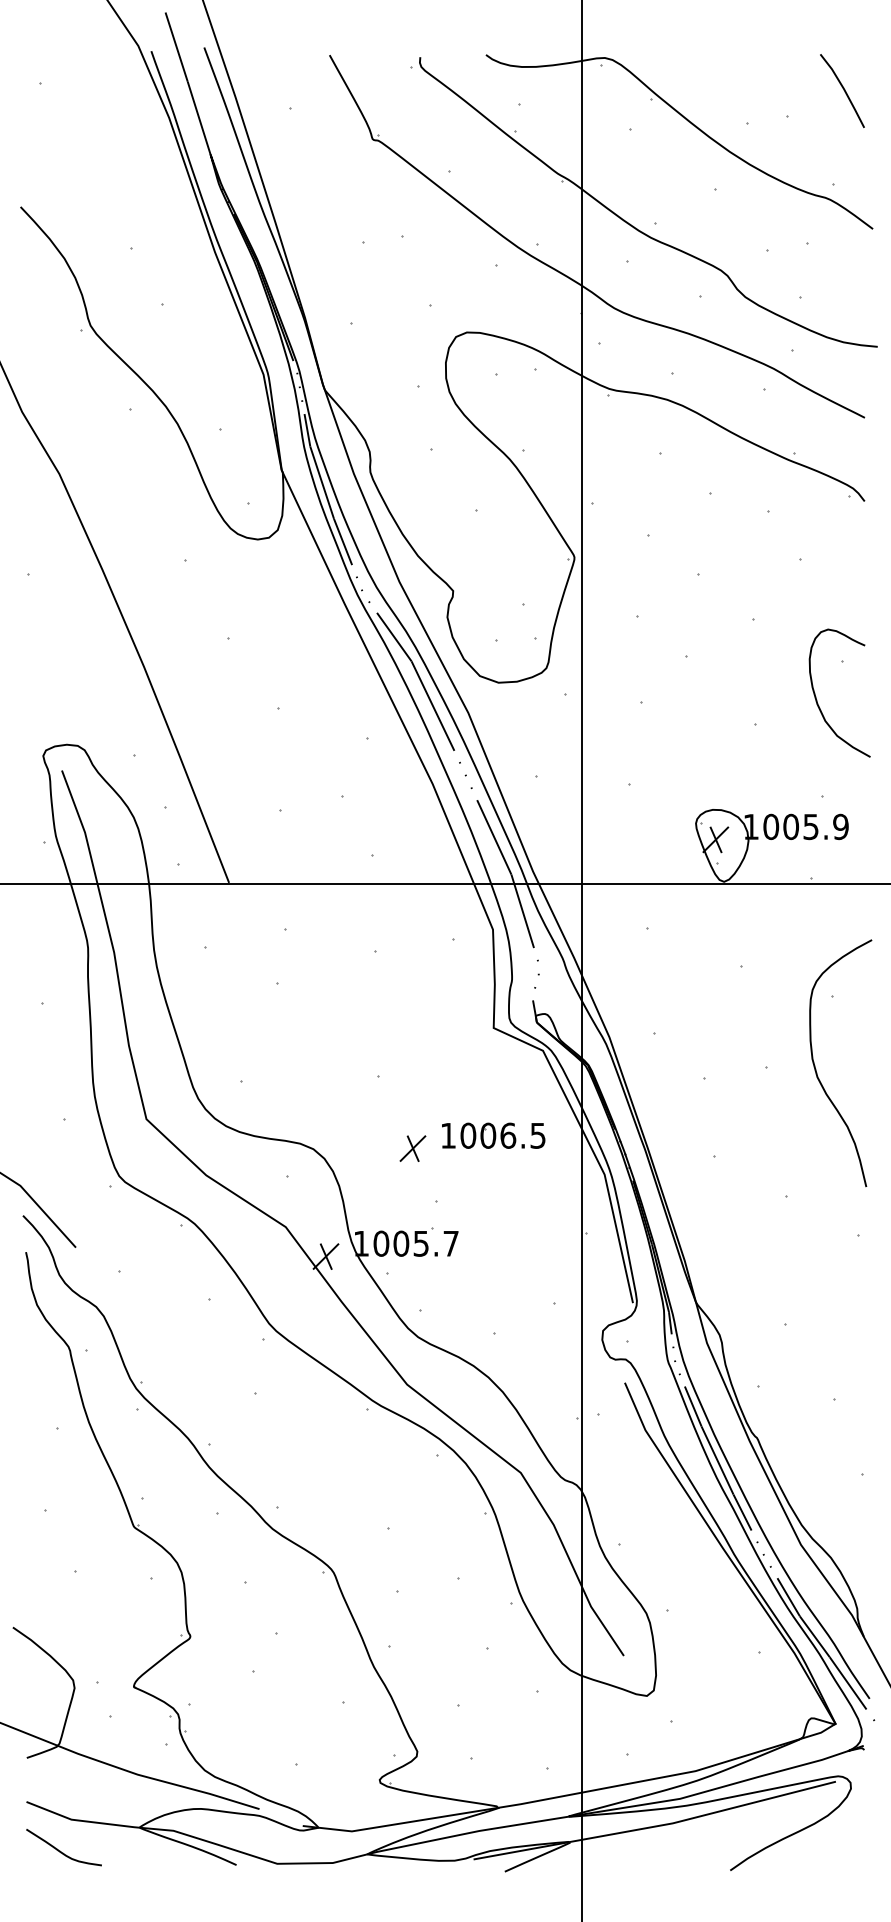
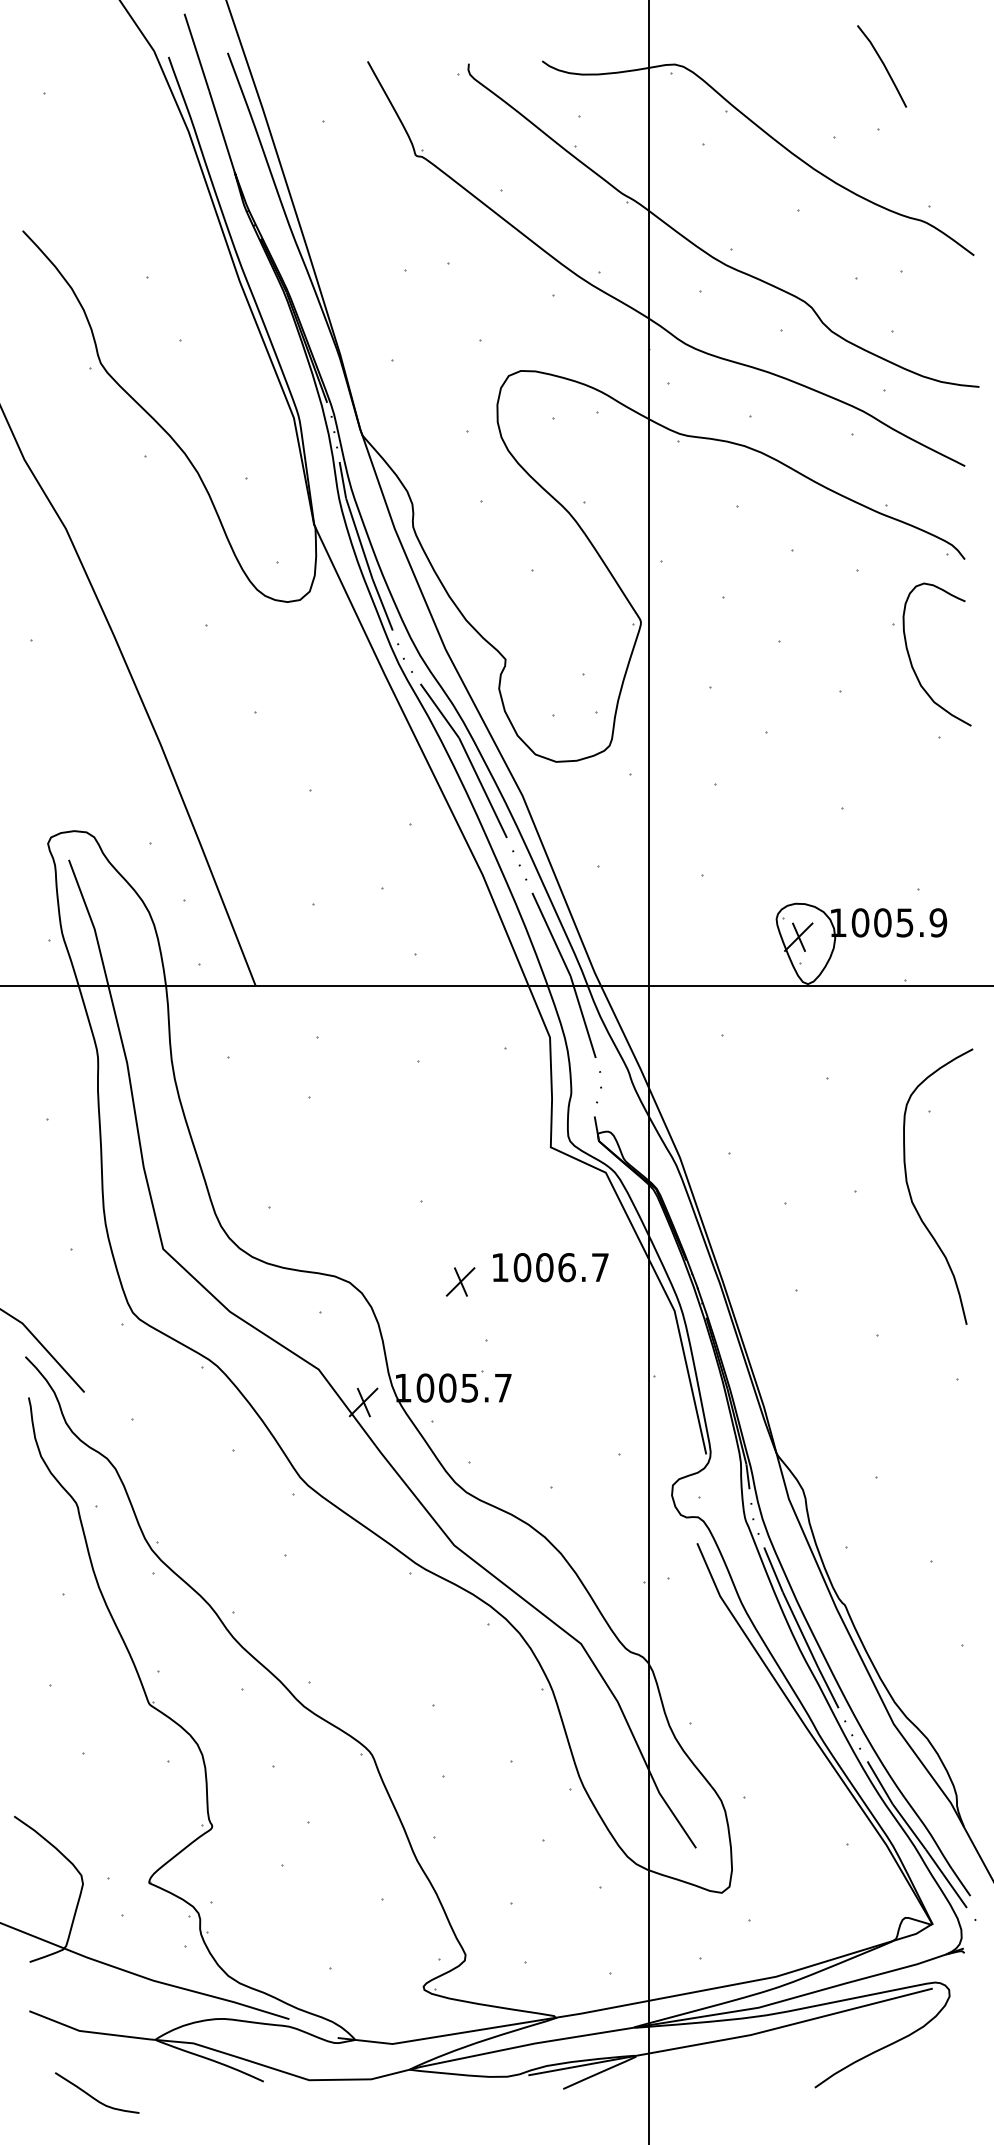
line: (842, 89) -> (882, 64), moved
curve: (817, 701) -> (912, 663), moved
text: (538, 1135) -> (600, 1267), 1006.5 -> 1006.7
curve: (61, 1851) -> (94, 2097), moved

